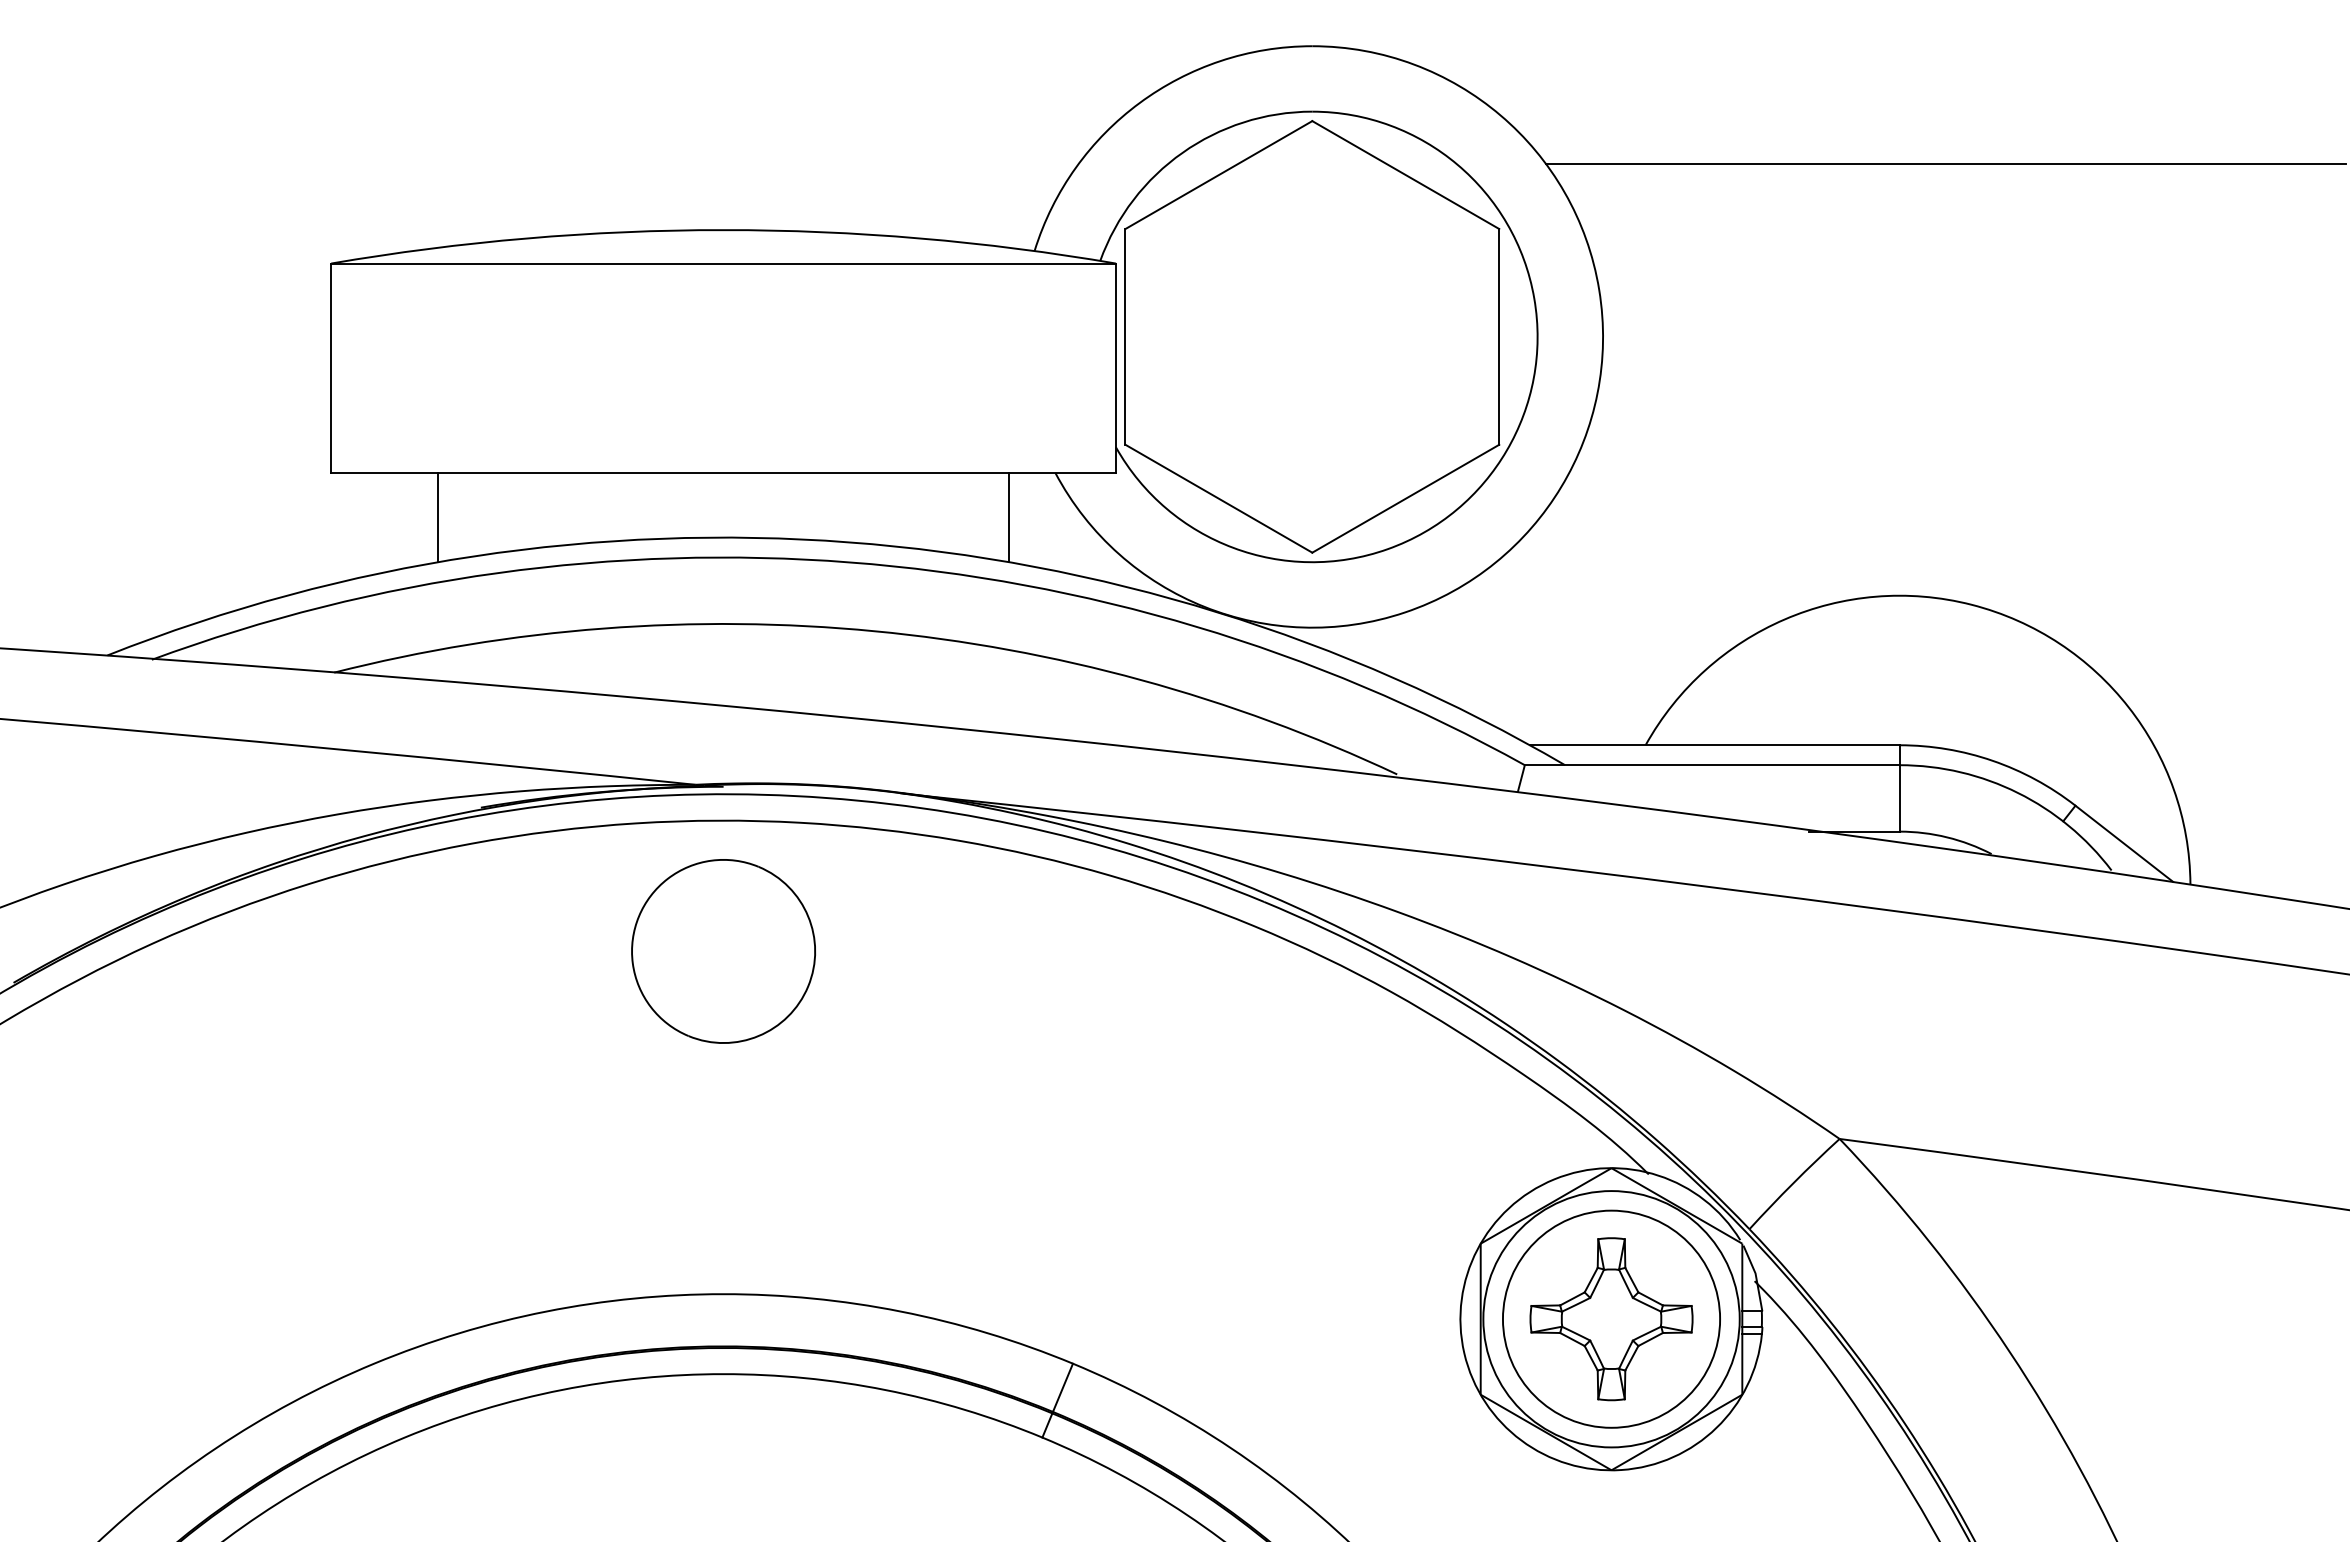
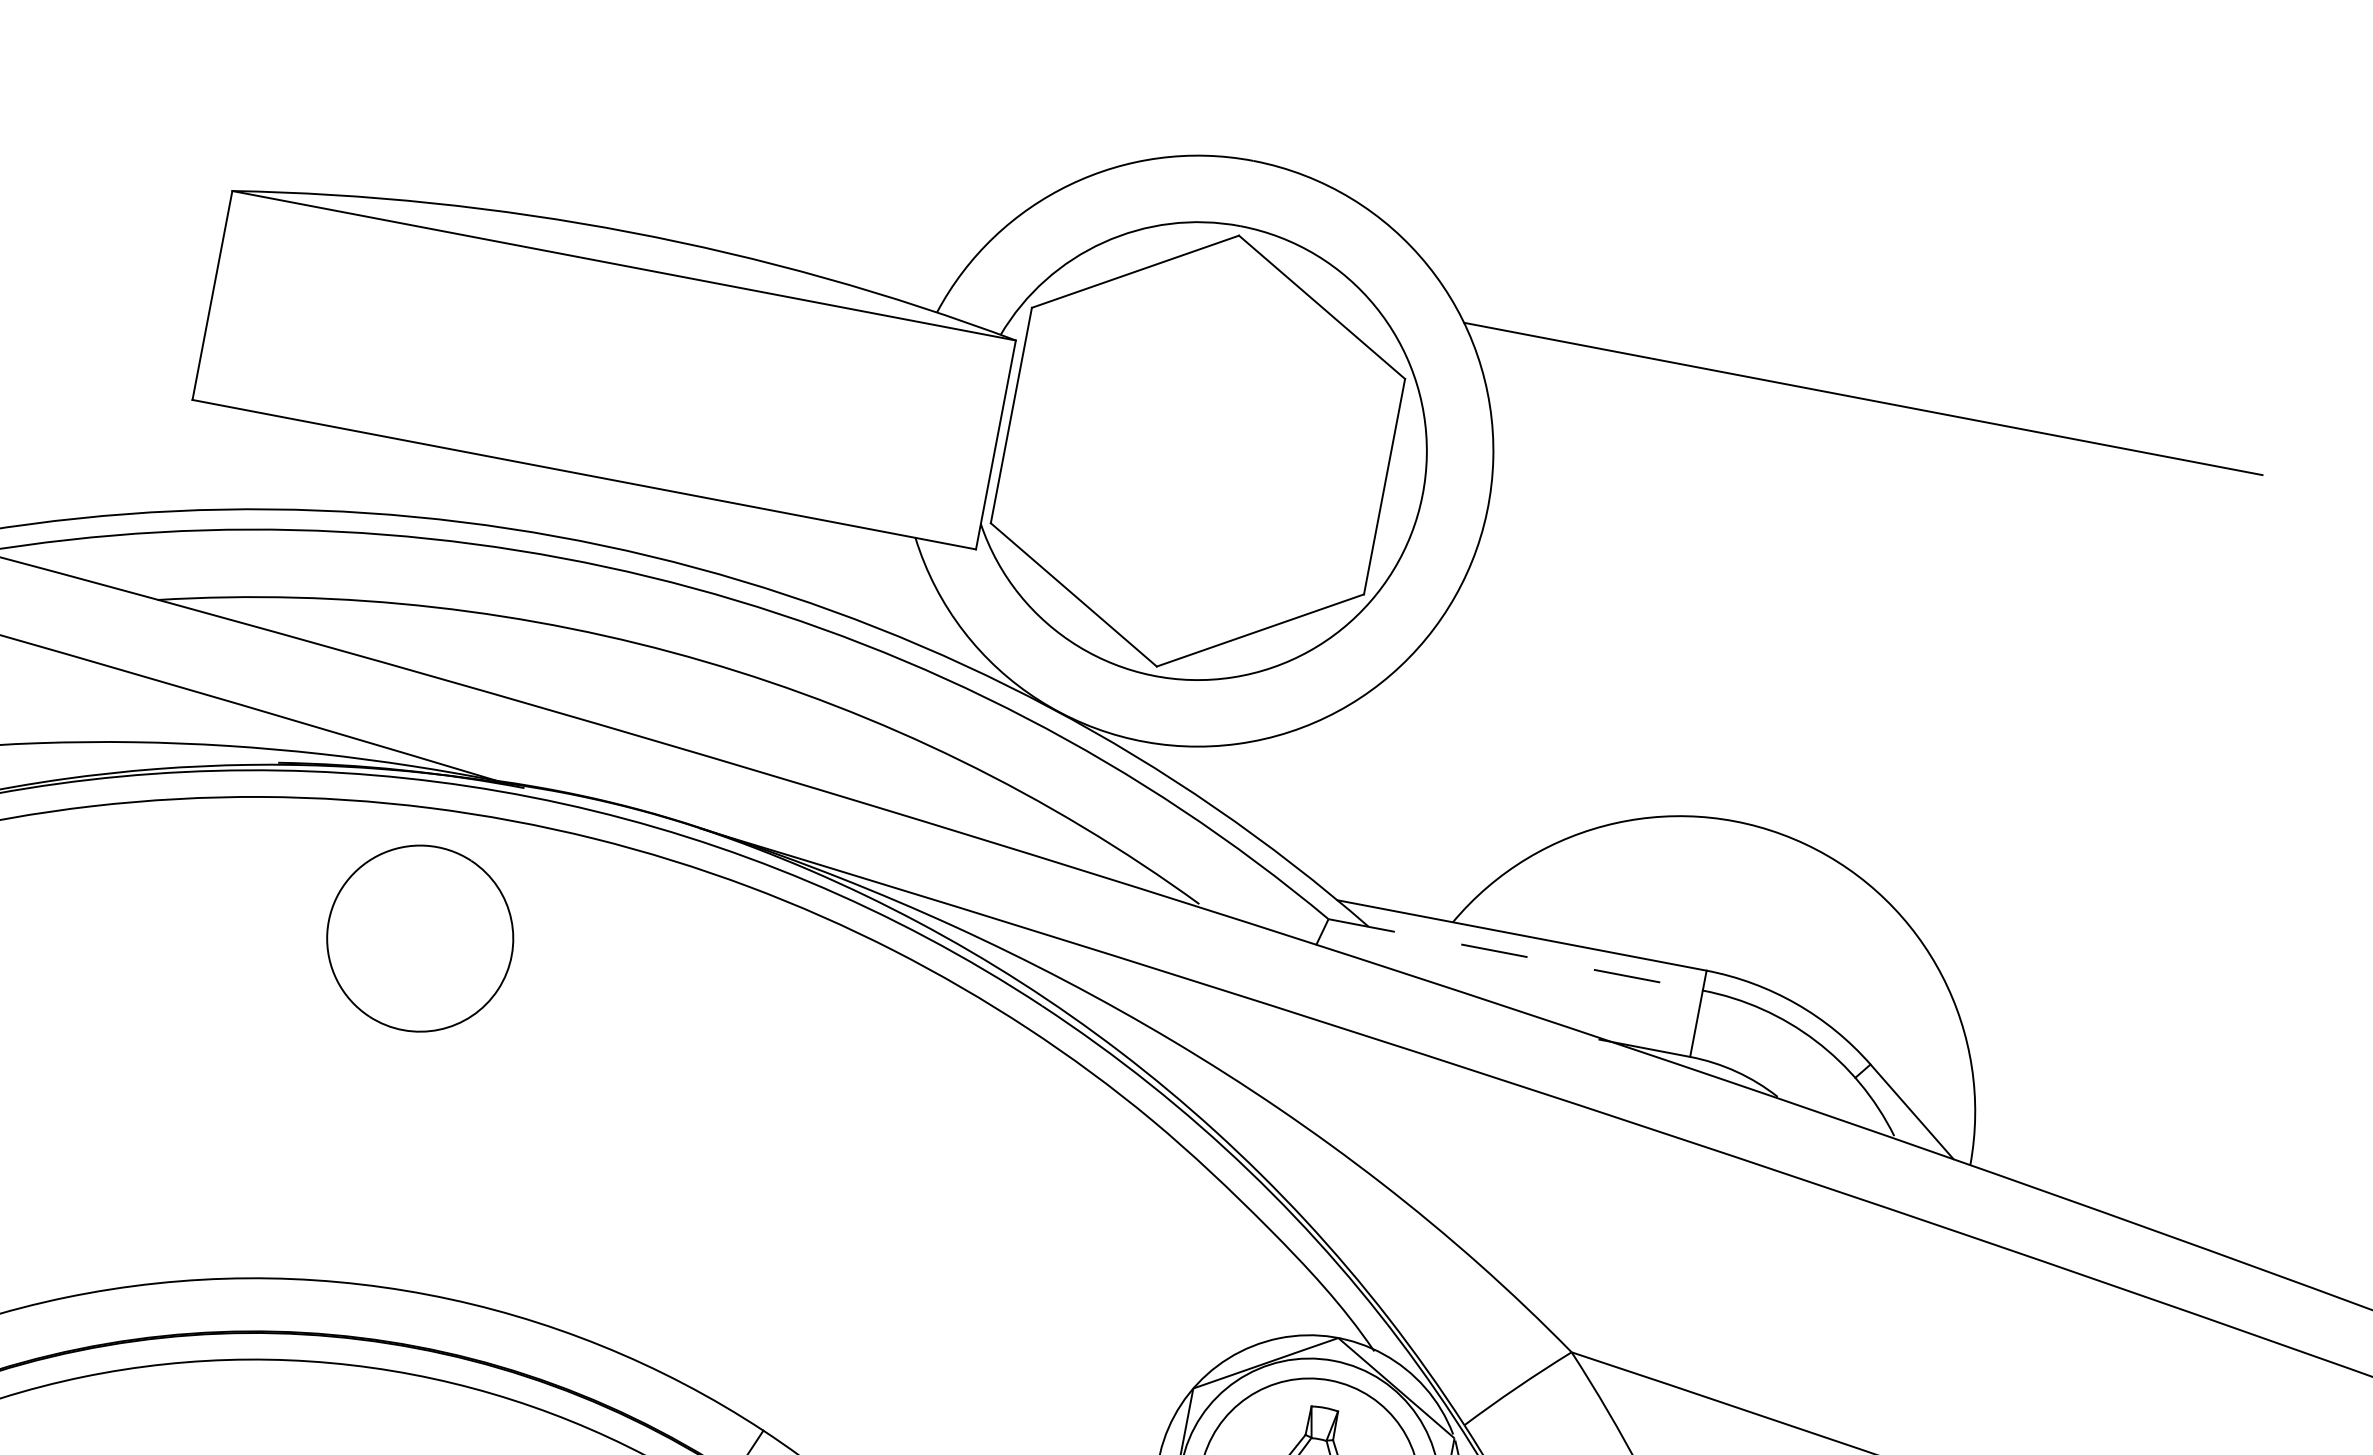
line: (437, 517) -> (290, 464), removed
line: (1009, 517) -> (861, 573), removed
line: (1712, 765) -> (1515, 955), solid -> dashed
part: (723, 951) -> (420, 938), moved

